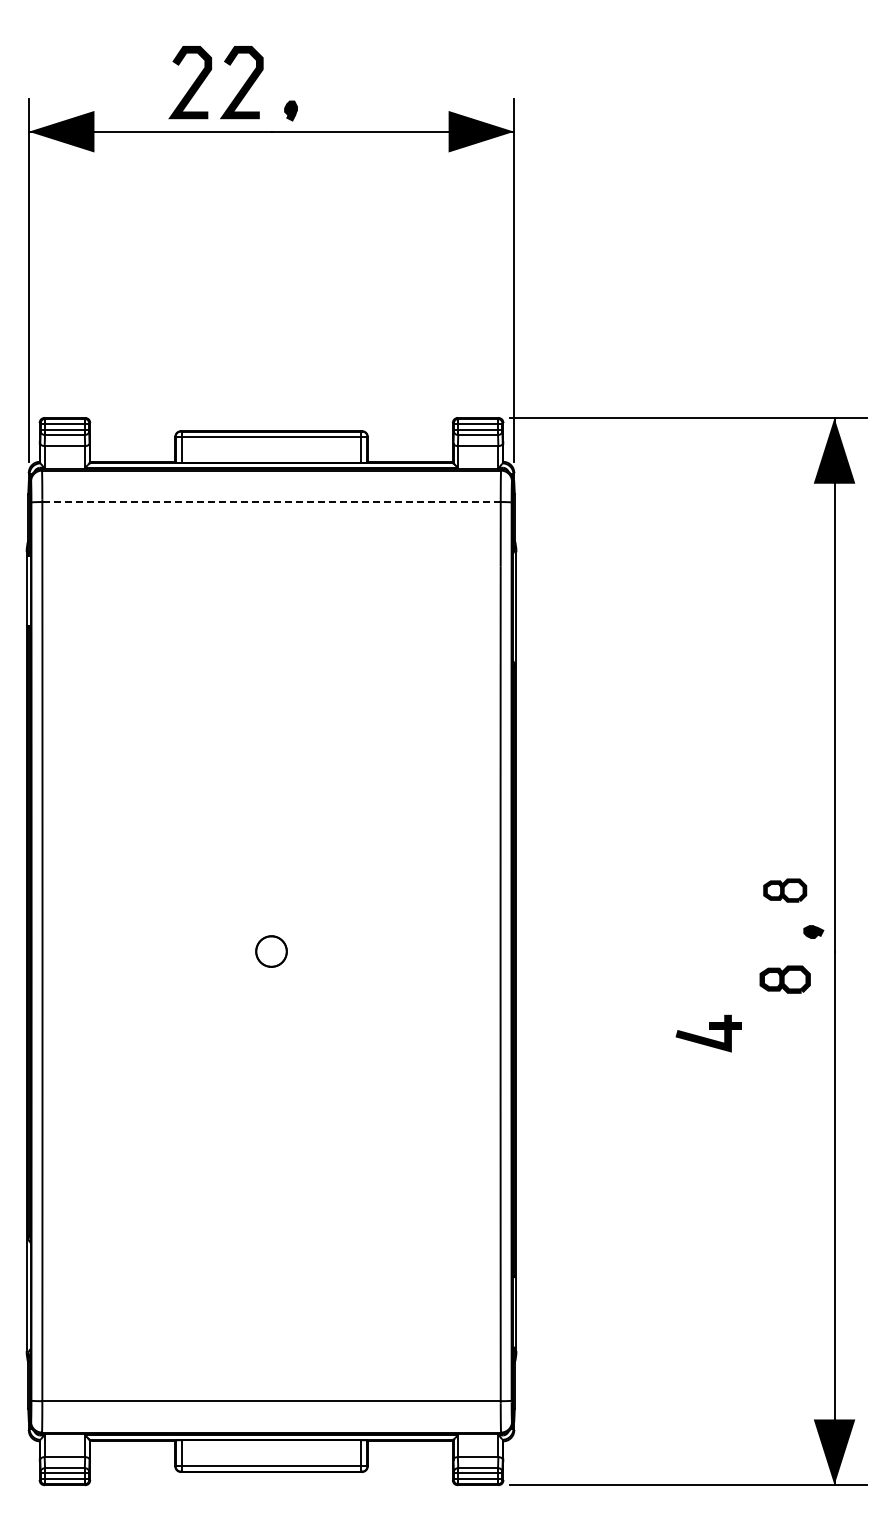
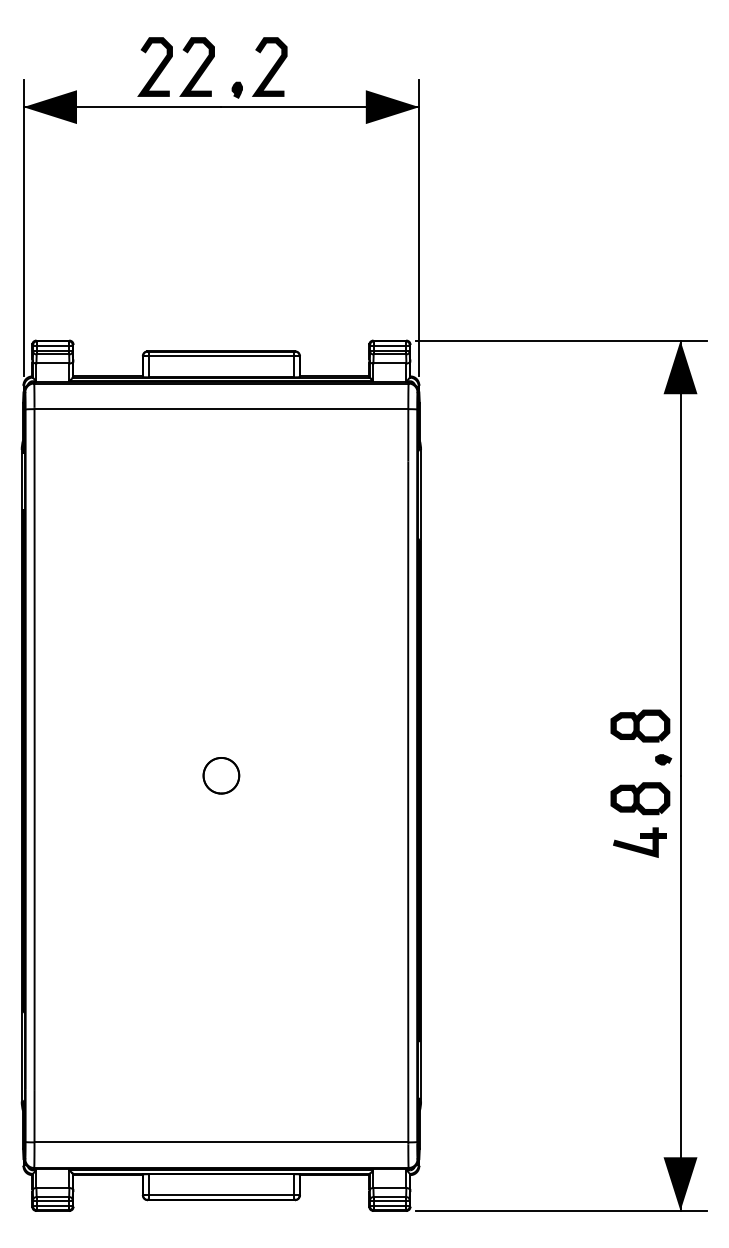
curve: (333, 83) -> (271, 67), added
line: (271, 502) -> (221, 409), dashed -> solid
part: (784, 890) -> (639, 725), size x1.67
part: (271, 951) -> (221, 775), size x1.43
part: (784, 979) -> (639, 798), size x1.43
part: (708, 1033) -> (639, 842), moved

